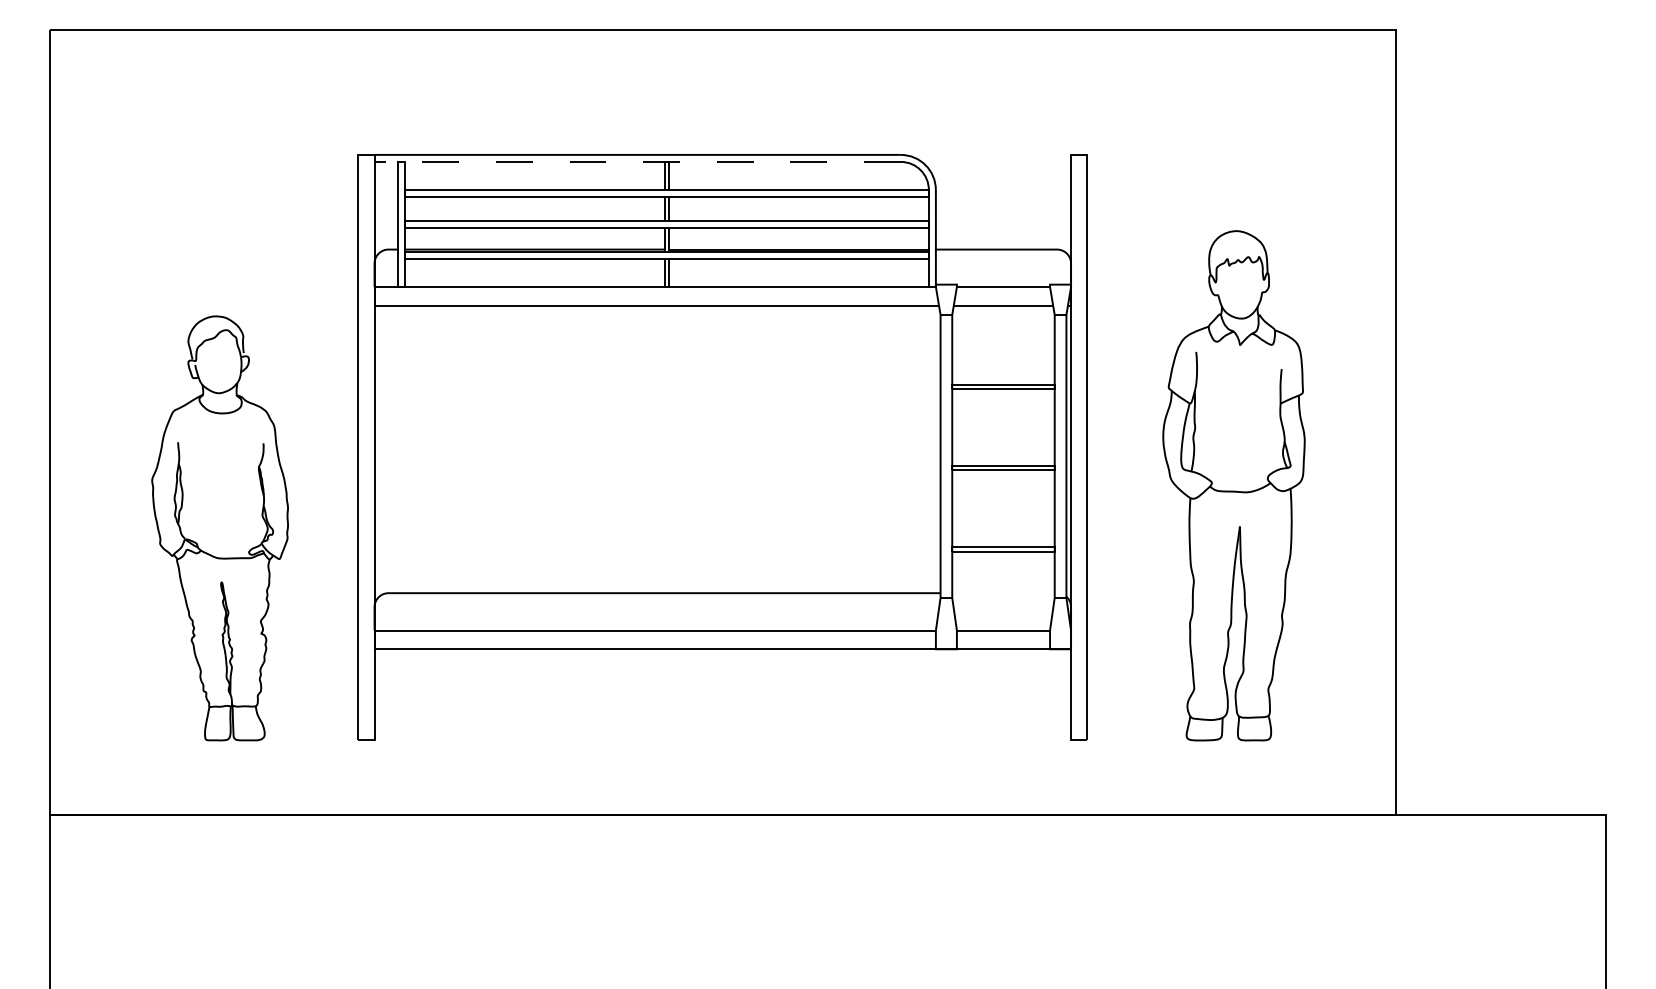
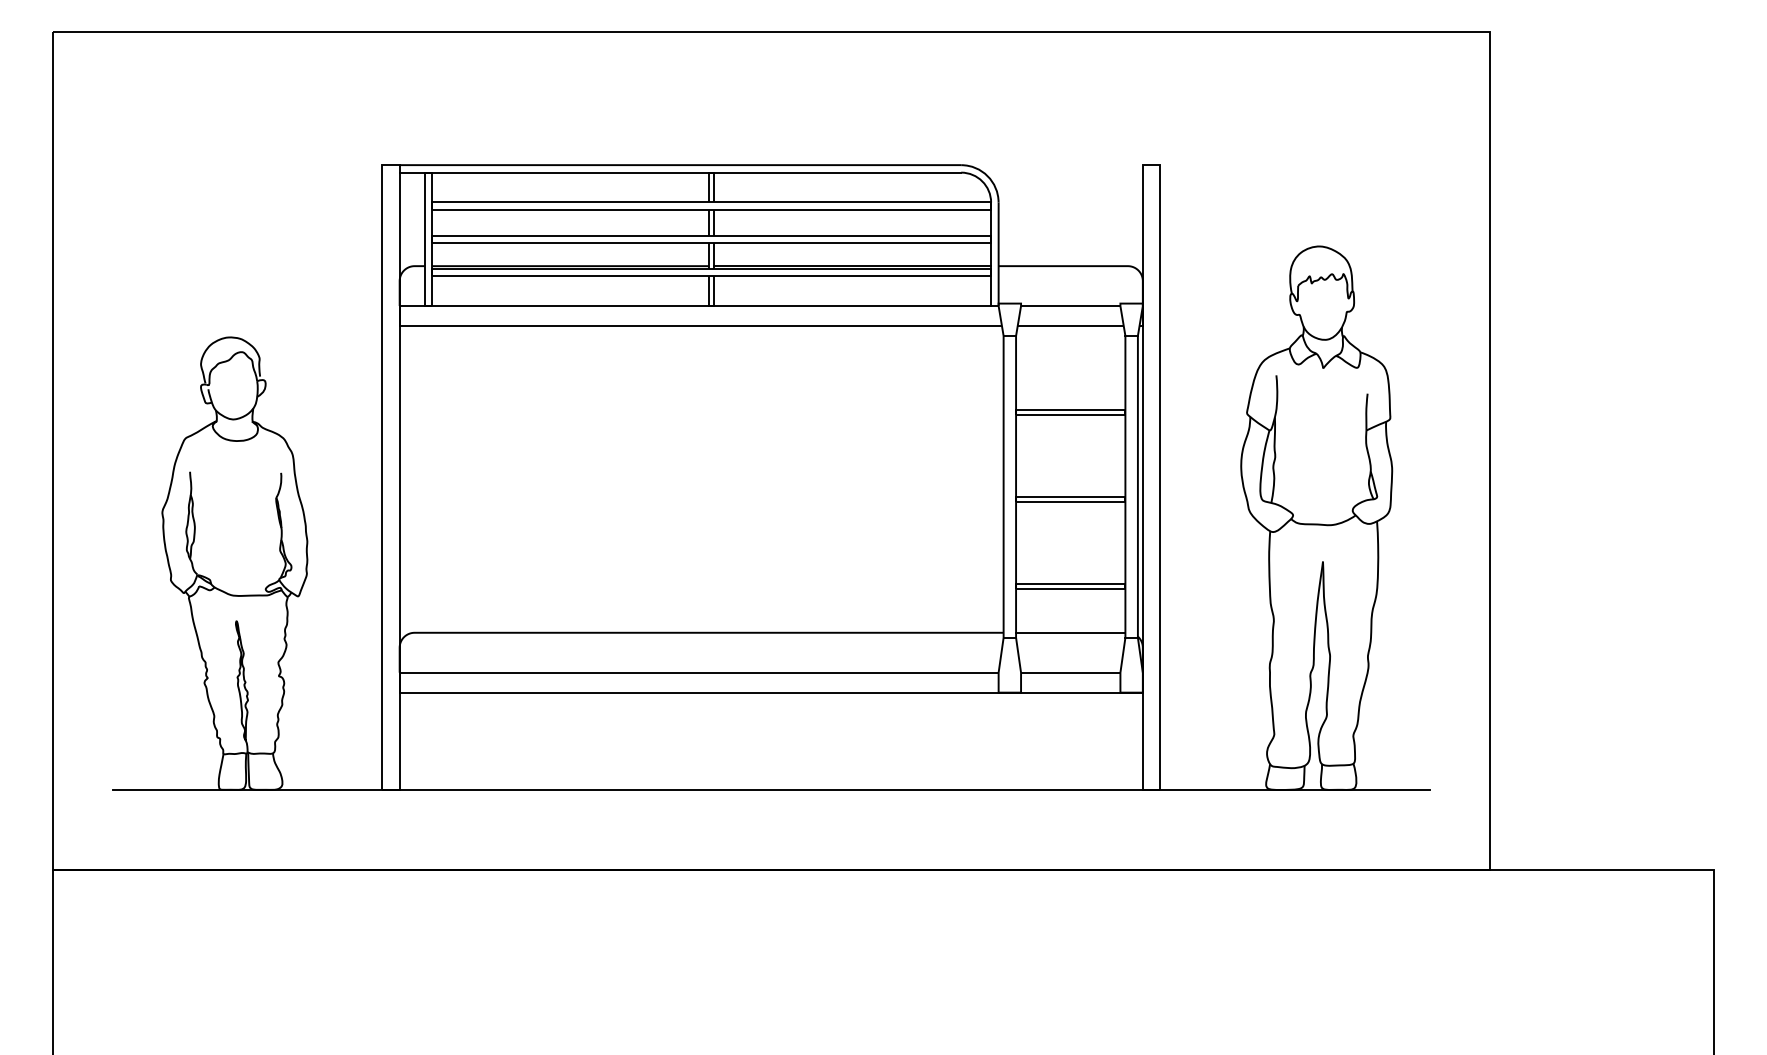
line: (637, 161) -> (680, 172), dashed -> solid
line: (1003, 592) -> (1070, 632), added
line: (722, 740) -> (770, 789), added

